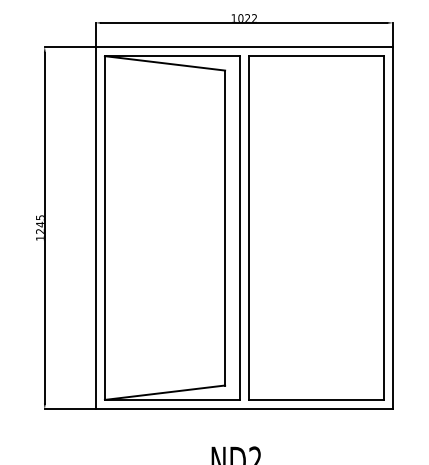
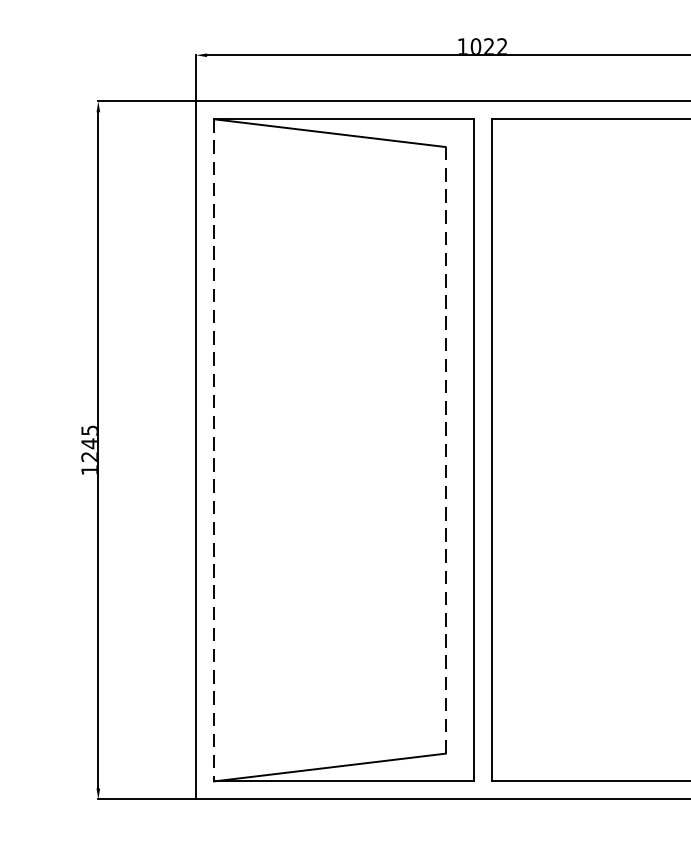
line: (225, 227) -> (446, 449), solid -> dashed
line: (104, 228) -> (213, 451), solid -> dashed

